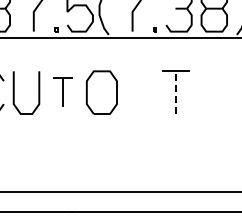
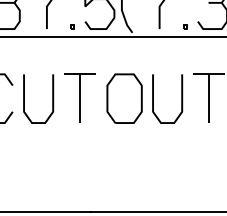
part: (62, 91) -> (79, 97), size x1.43
curve: (127, 92) -> (153, 98), added
line: (176, 92) -> (209, 98), dashed -> solid

